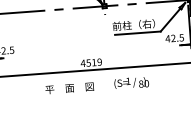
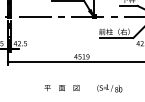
text: (131, 83) -> (109, 88), moved
text: (69, 89) -> (61, 88), moved

